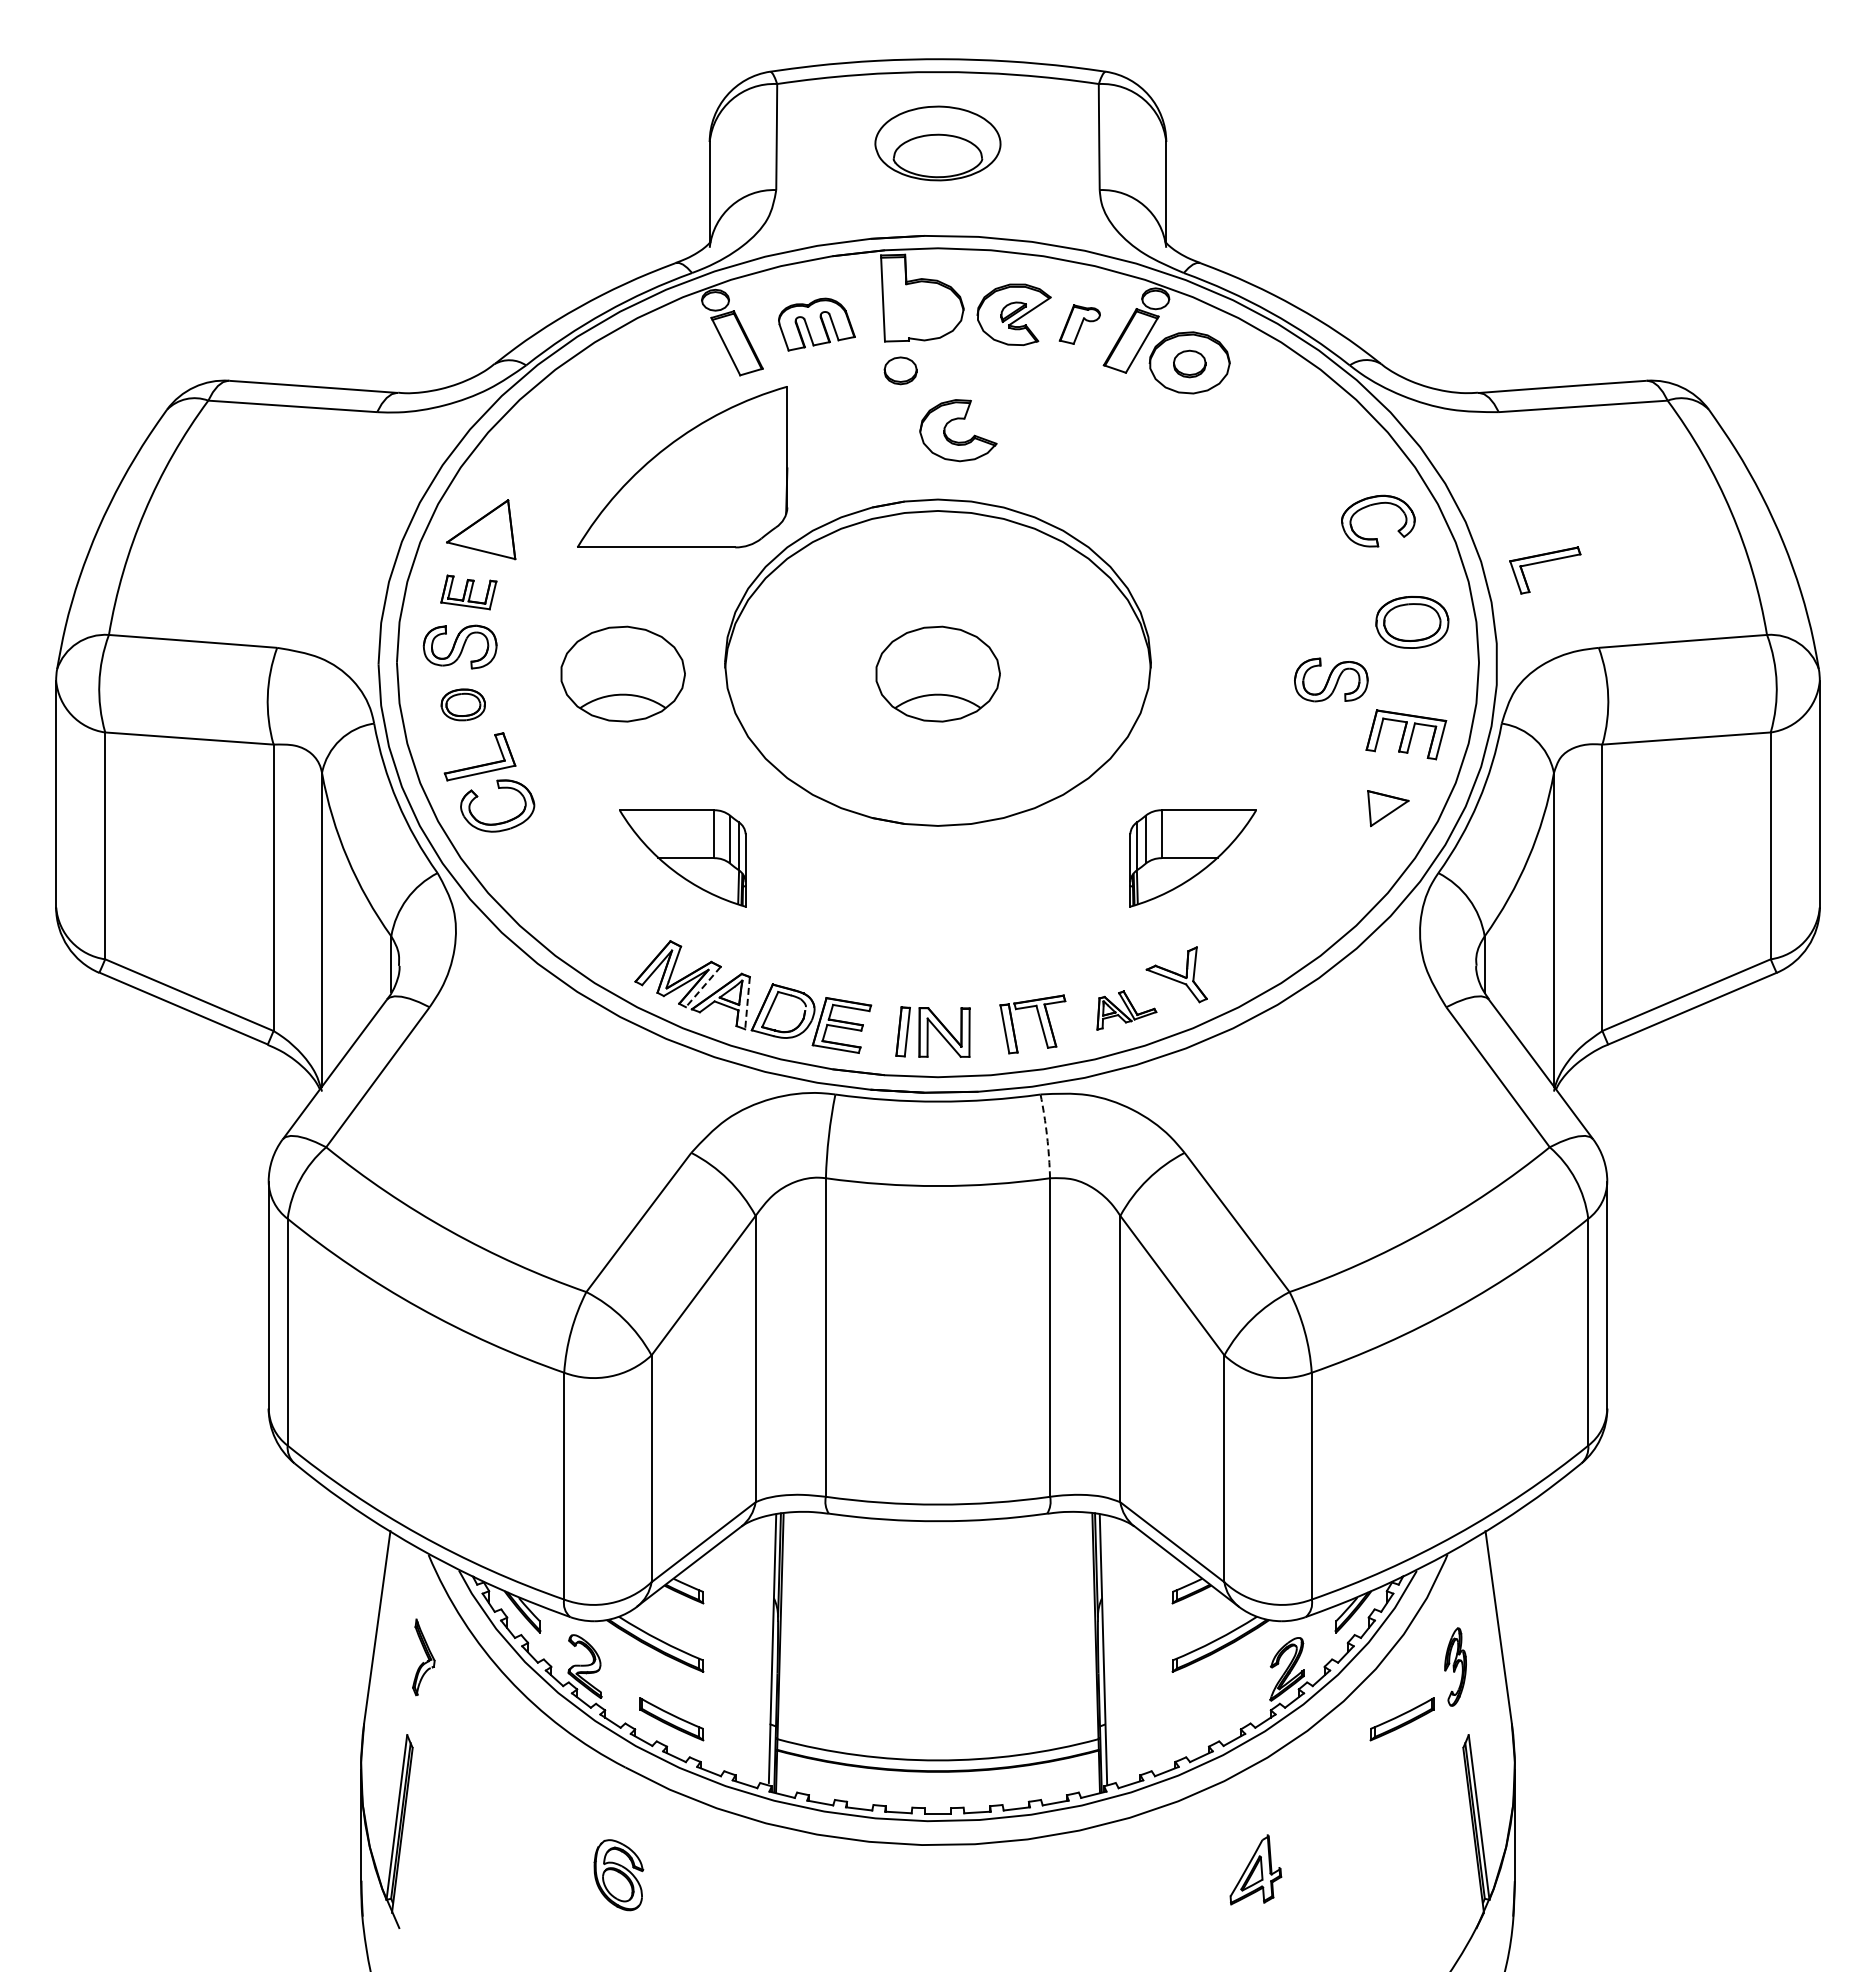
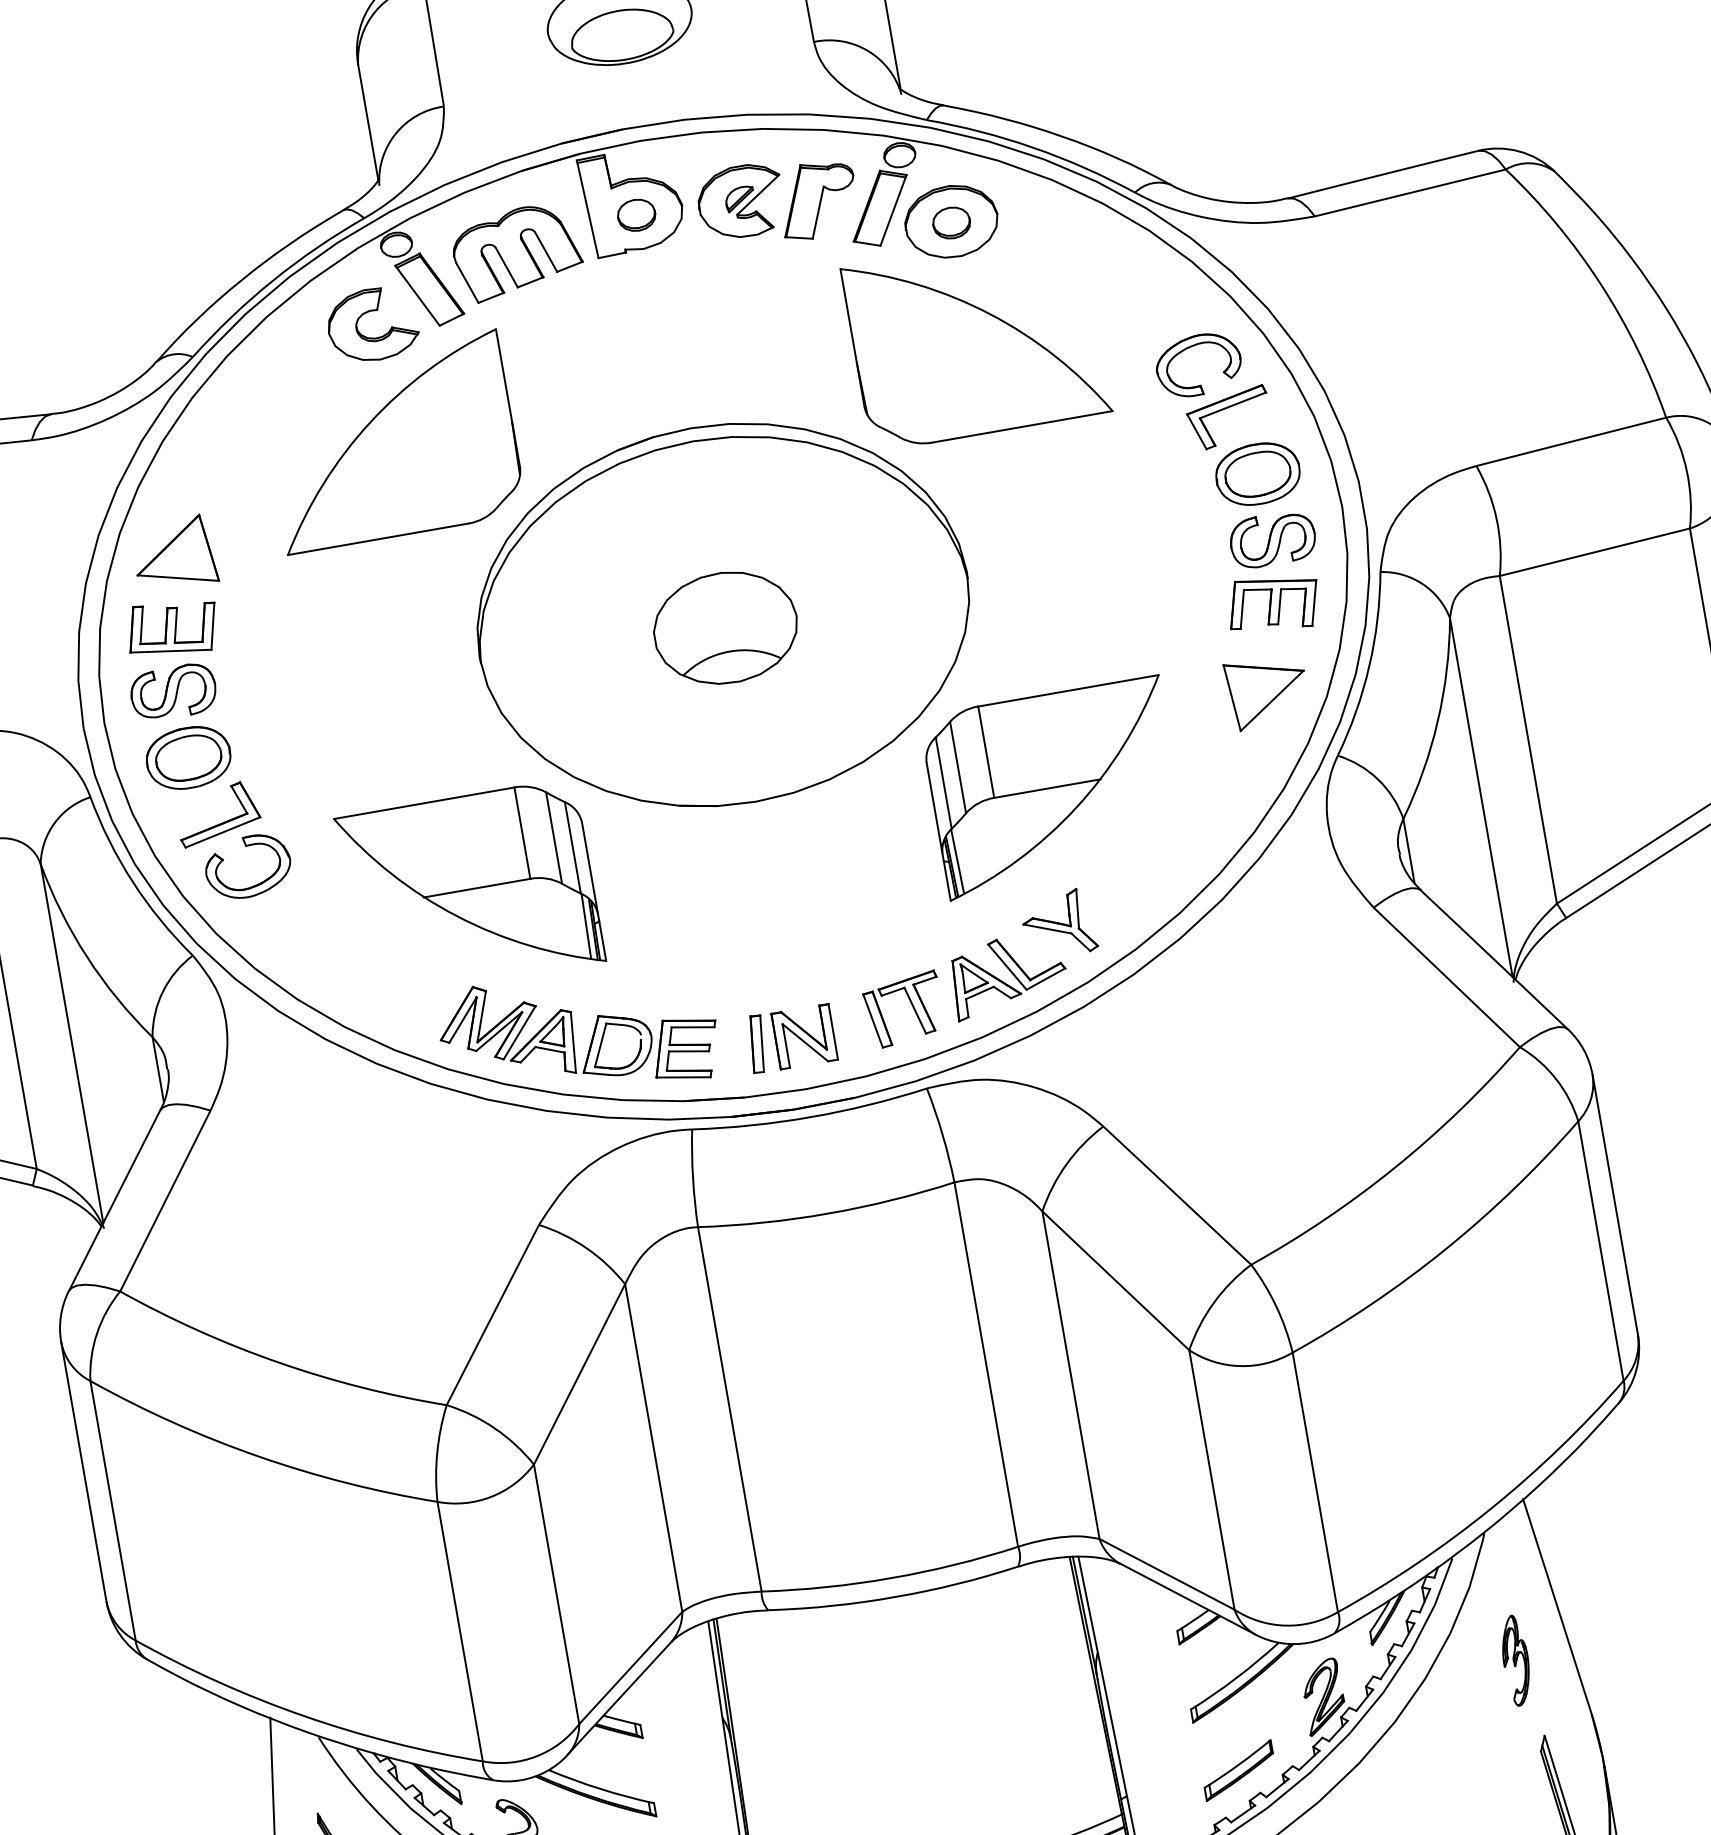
part: (816, 324) -> (516, 252), size x1.43
part: (1079, 324) -> (817, 199), size x1.67
part: (900, 370) -> (636, 214), moved
part: (954, 420) -> (366, 313), moved
part: (1192, 467) -> (975, 340), added
part: (1545, 562) -> (1227, 408), moved
part: (468, 592) -> (172, 628), size x1.43
part: (622, 673) -> (364, 690), removed
part: (1331, 679) -> (1272, 538), moved
part: (463, 704) -> (188, 757), size x1.67
part: (1387, 808) -> (1266, 692), size x1.67
part: (682, 858) -> (470, 889), size x1.67
part: (1192, 858) -> (1053, 788), size x1.67
line: (703, 986) -> (519, 1032), dashed -> solid
line: (747, 1003) -> (573, 1042), dashed -> solid
part: (1126, 1010) -> (1008, 975), size x1.67
arc: (1047, 1136) -> (943, 1135), dashed -> solid
part: (1401, 1719) -> (1238, 1770), moved

